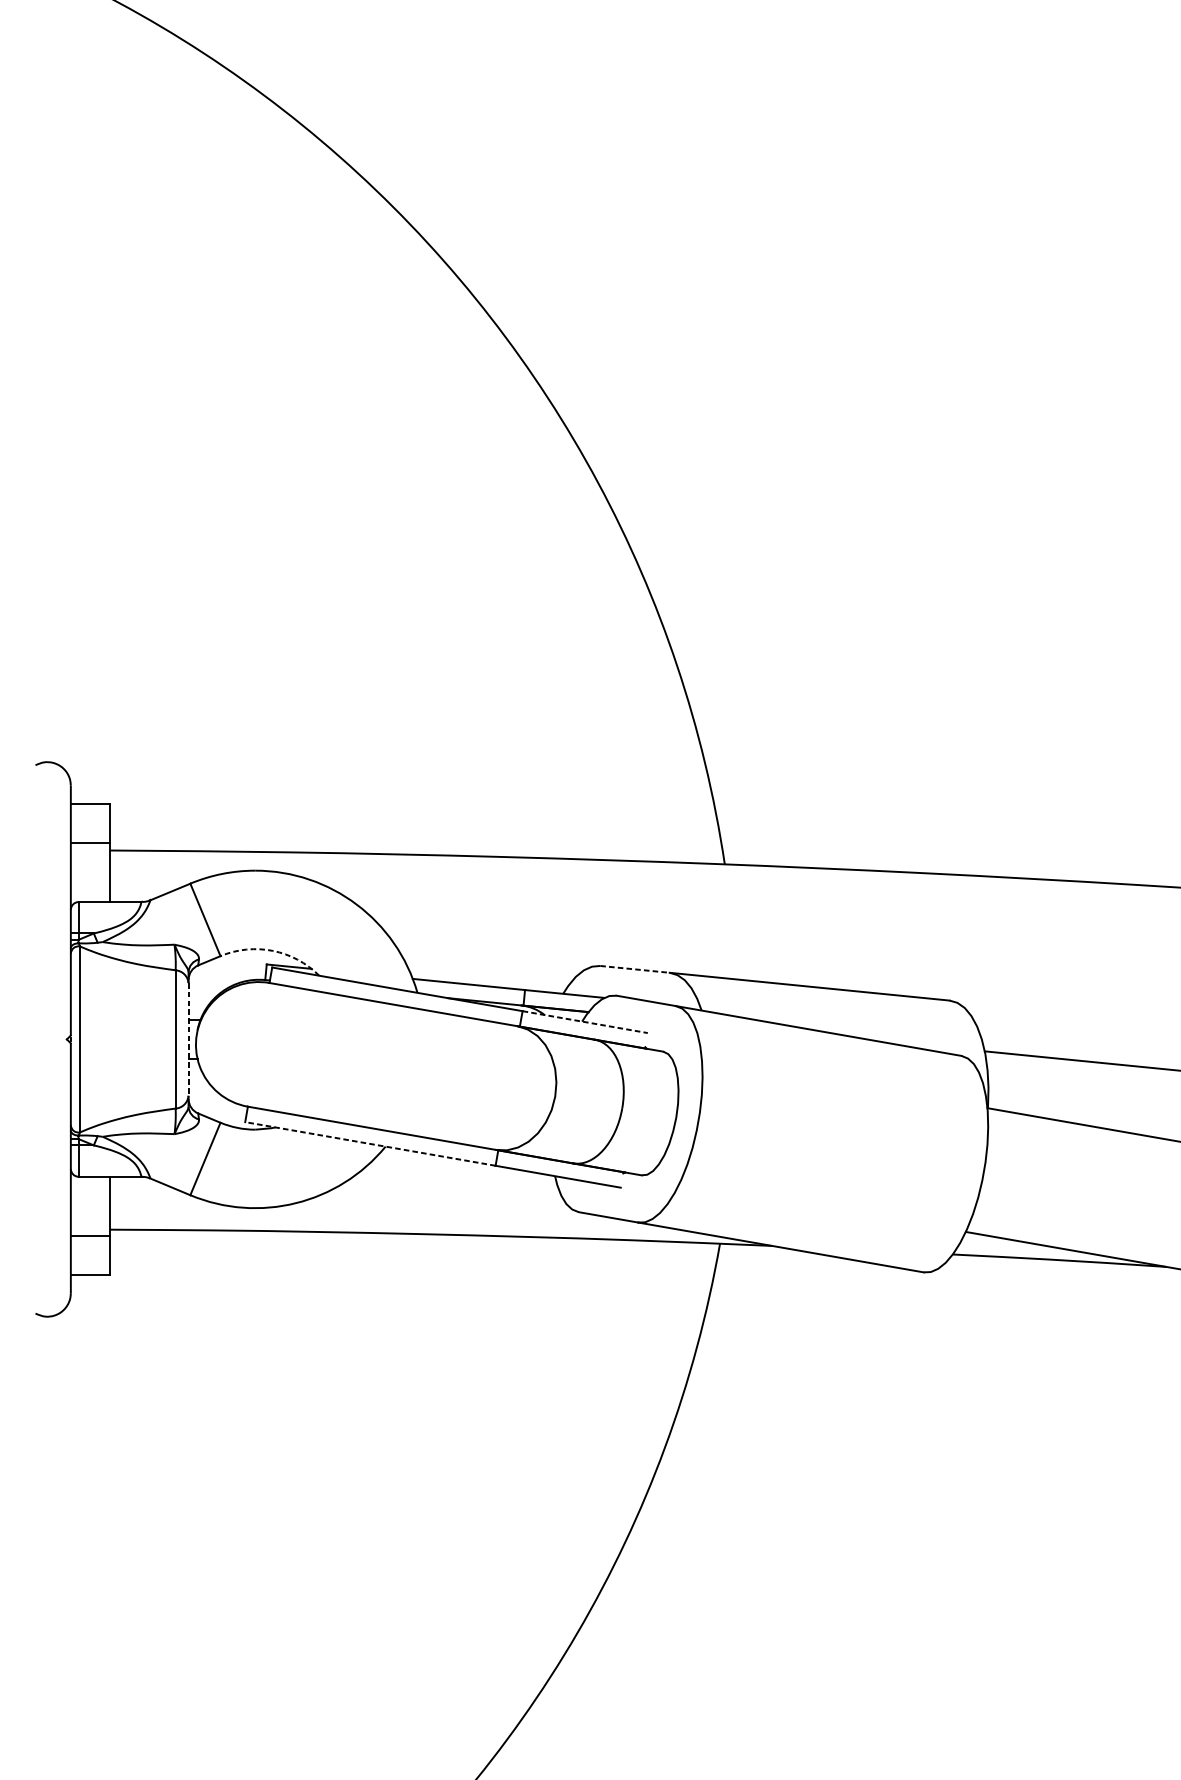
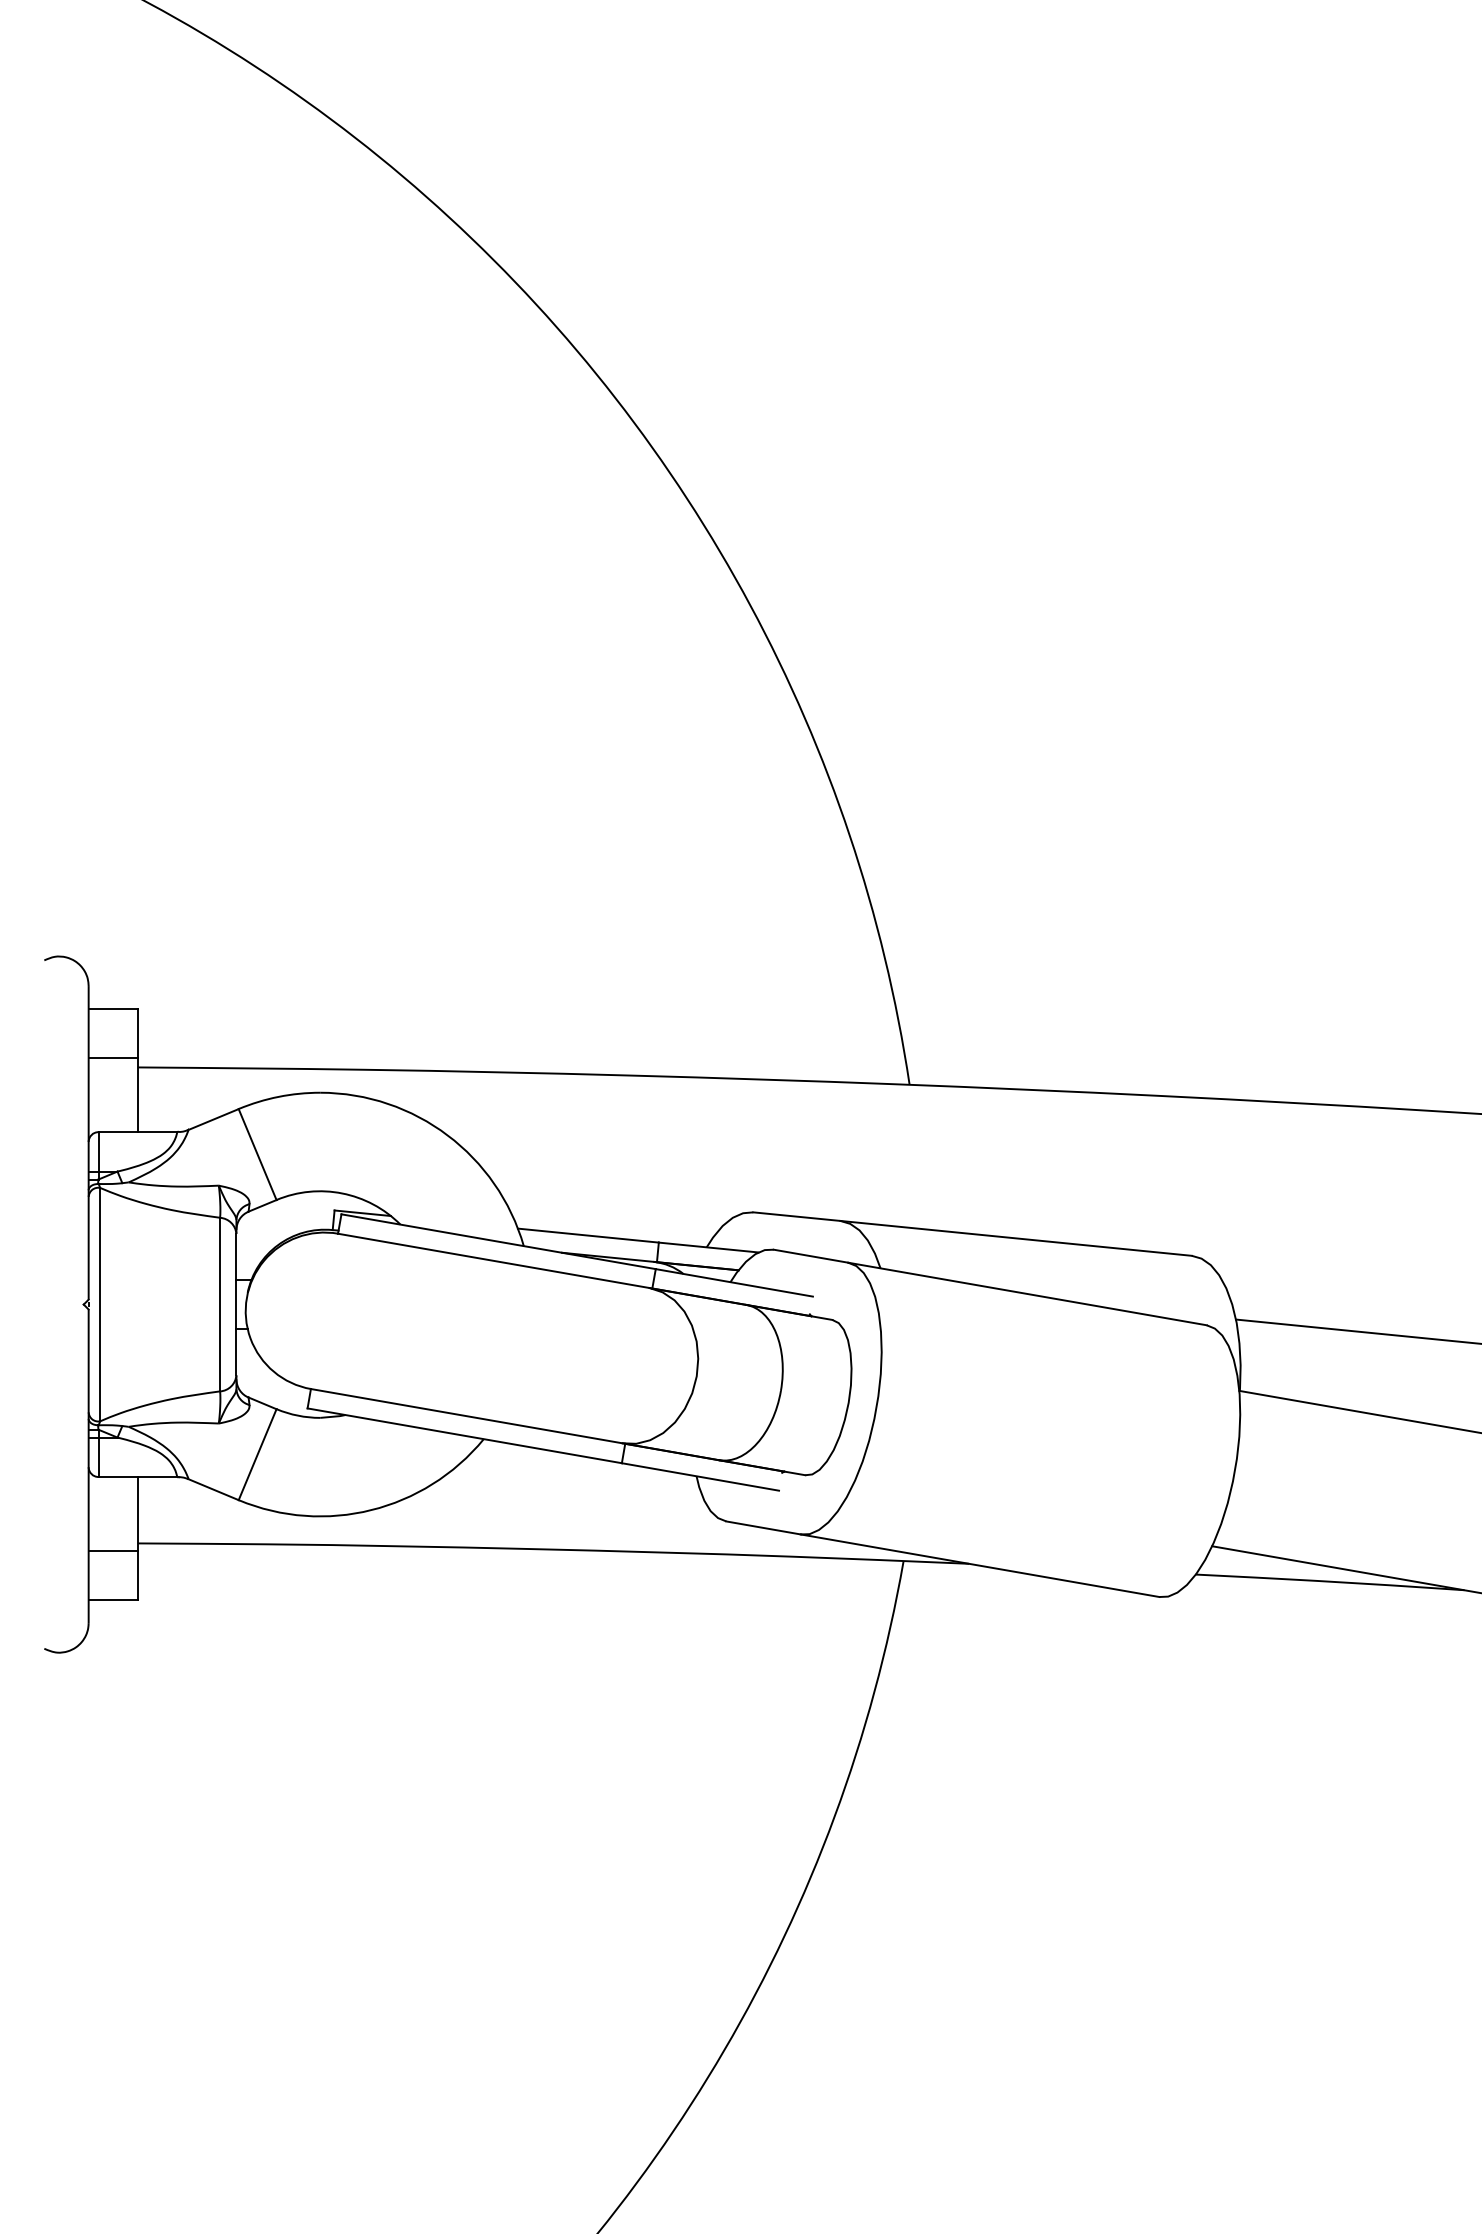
arc: (273, 950) -> (342, 1193), dashed -> solid
line: (634, 969) -> (796, 1216), dashed -> solid
line: (585, 1021) -> (734, 1282), dashed -> solid
line: (188, 1039) -> (236, 1304), dashed -> solid
line: (370, 1143) -> (464, 1435), dashed -> solid

